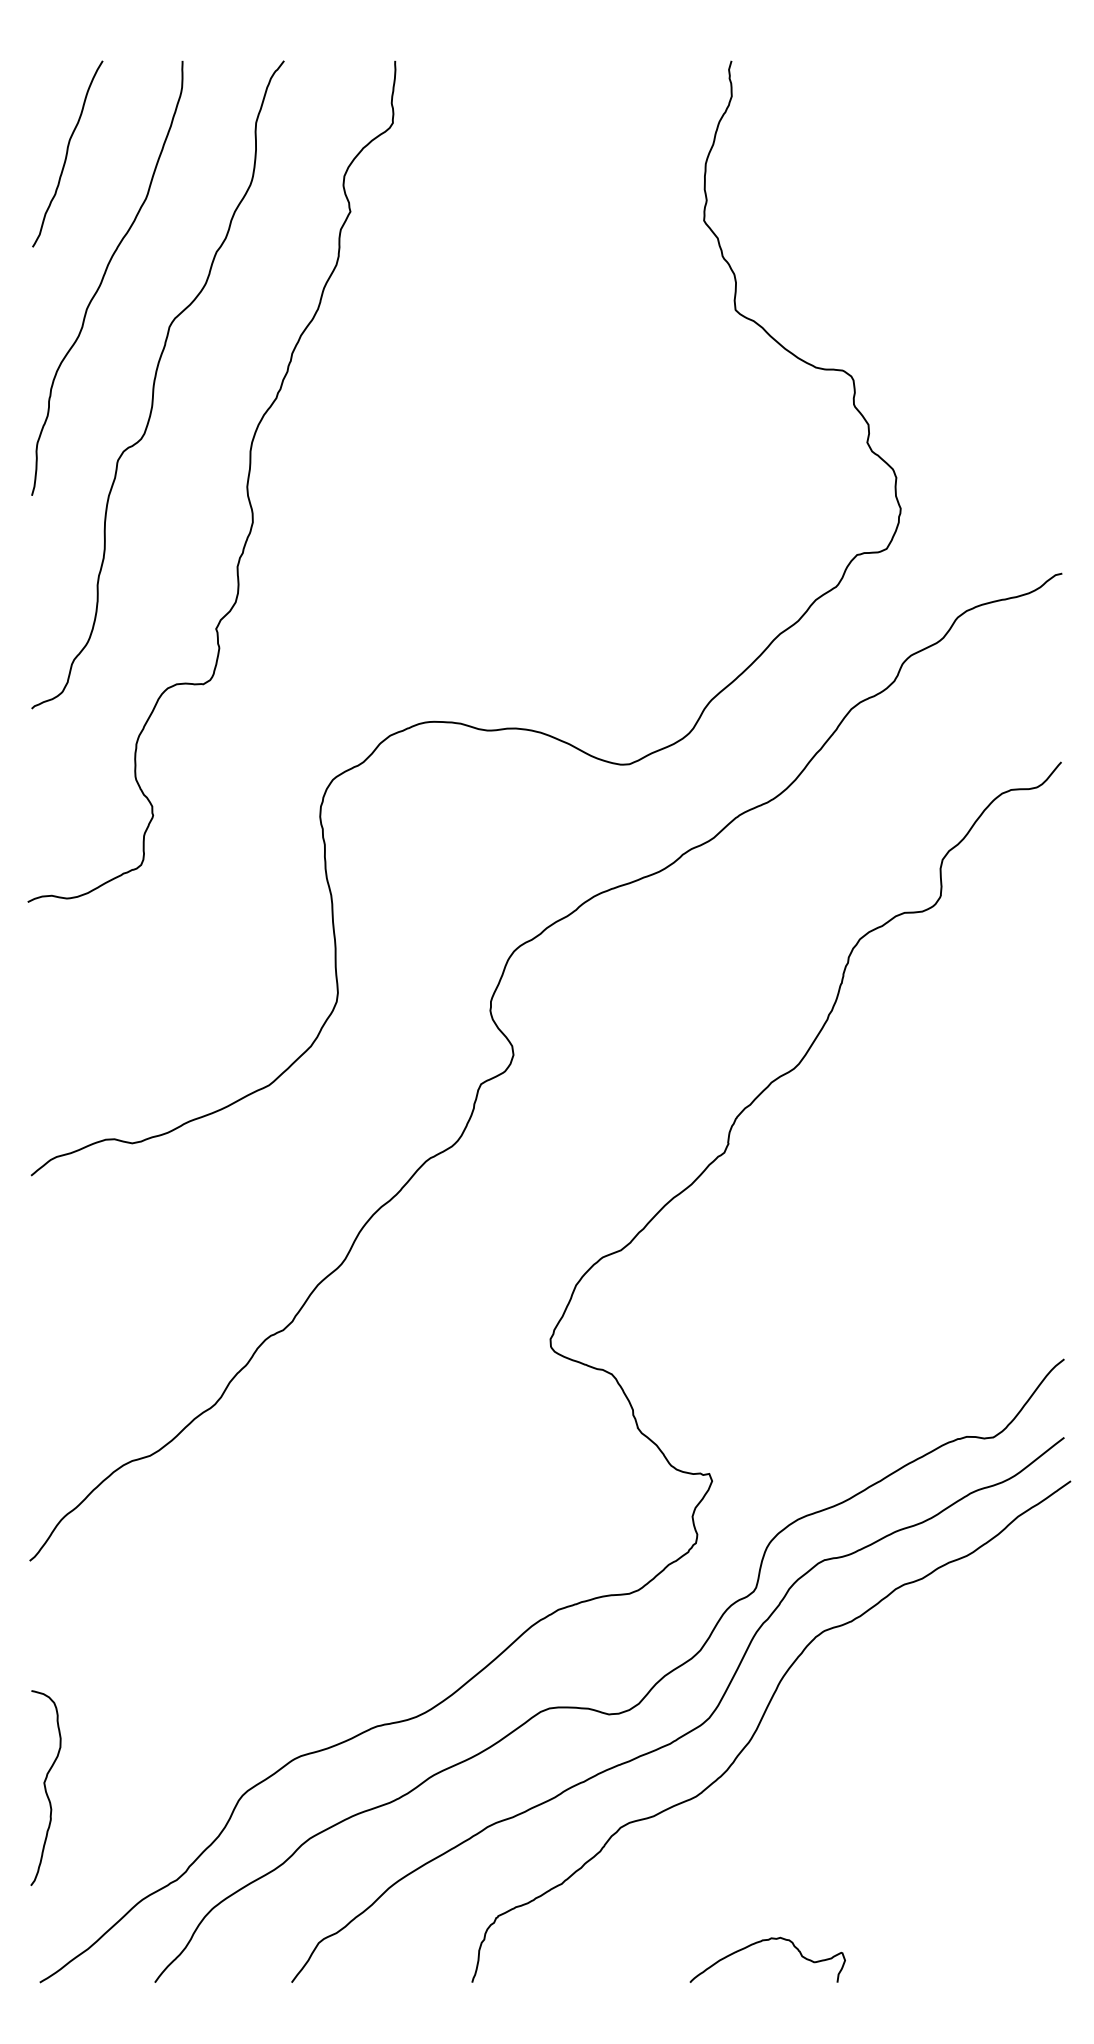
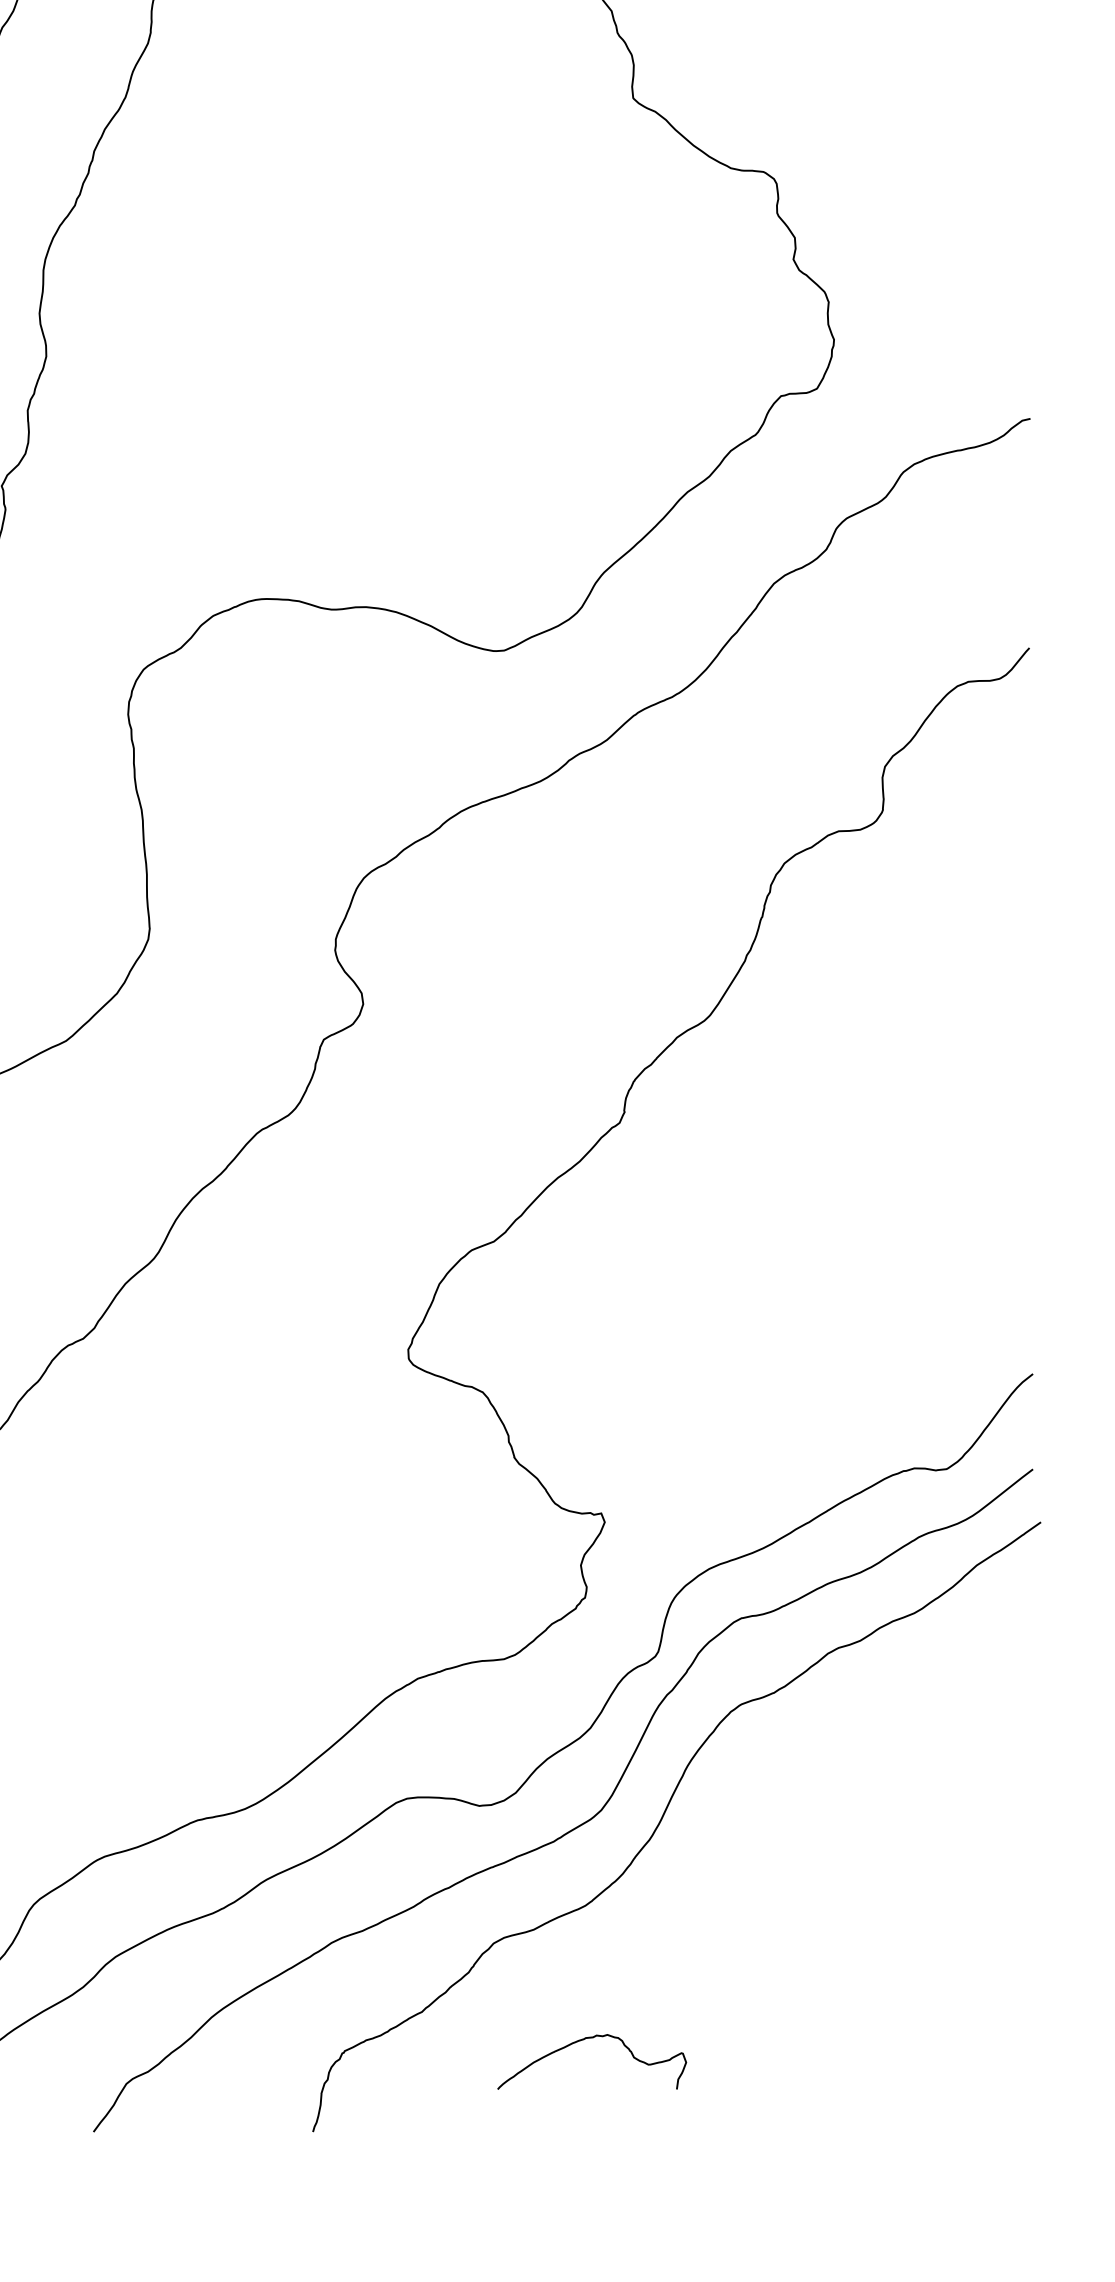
curve: (761, 1942) -> (584, 2040), moved

